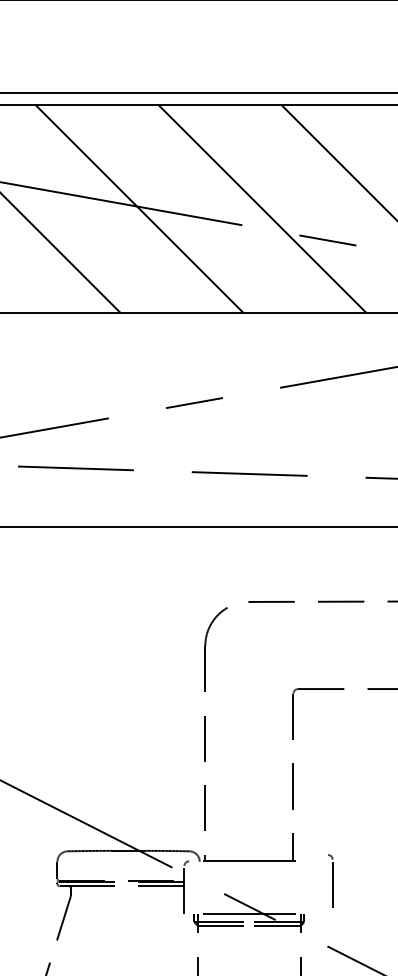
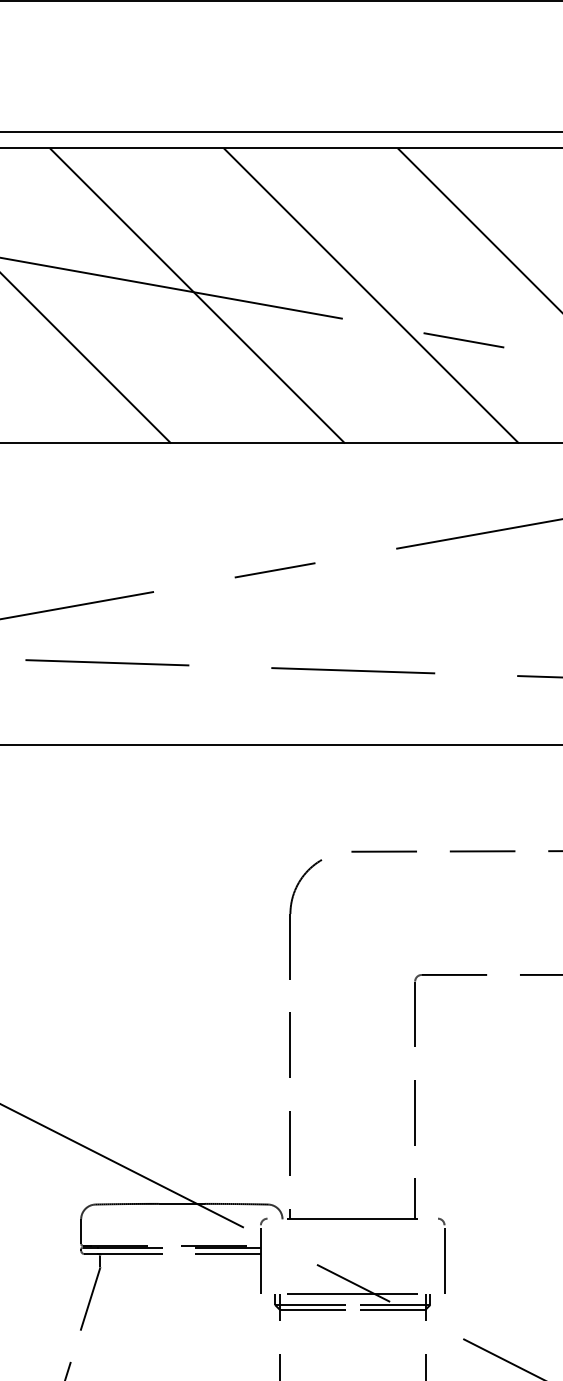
part: (330, 880) -> (441, 1255), moved

